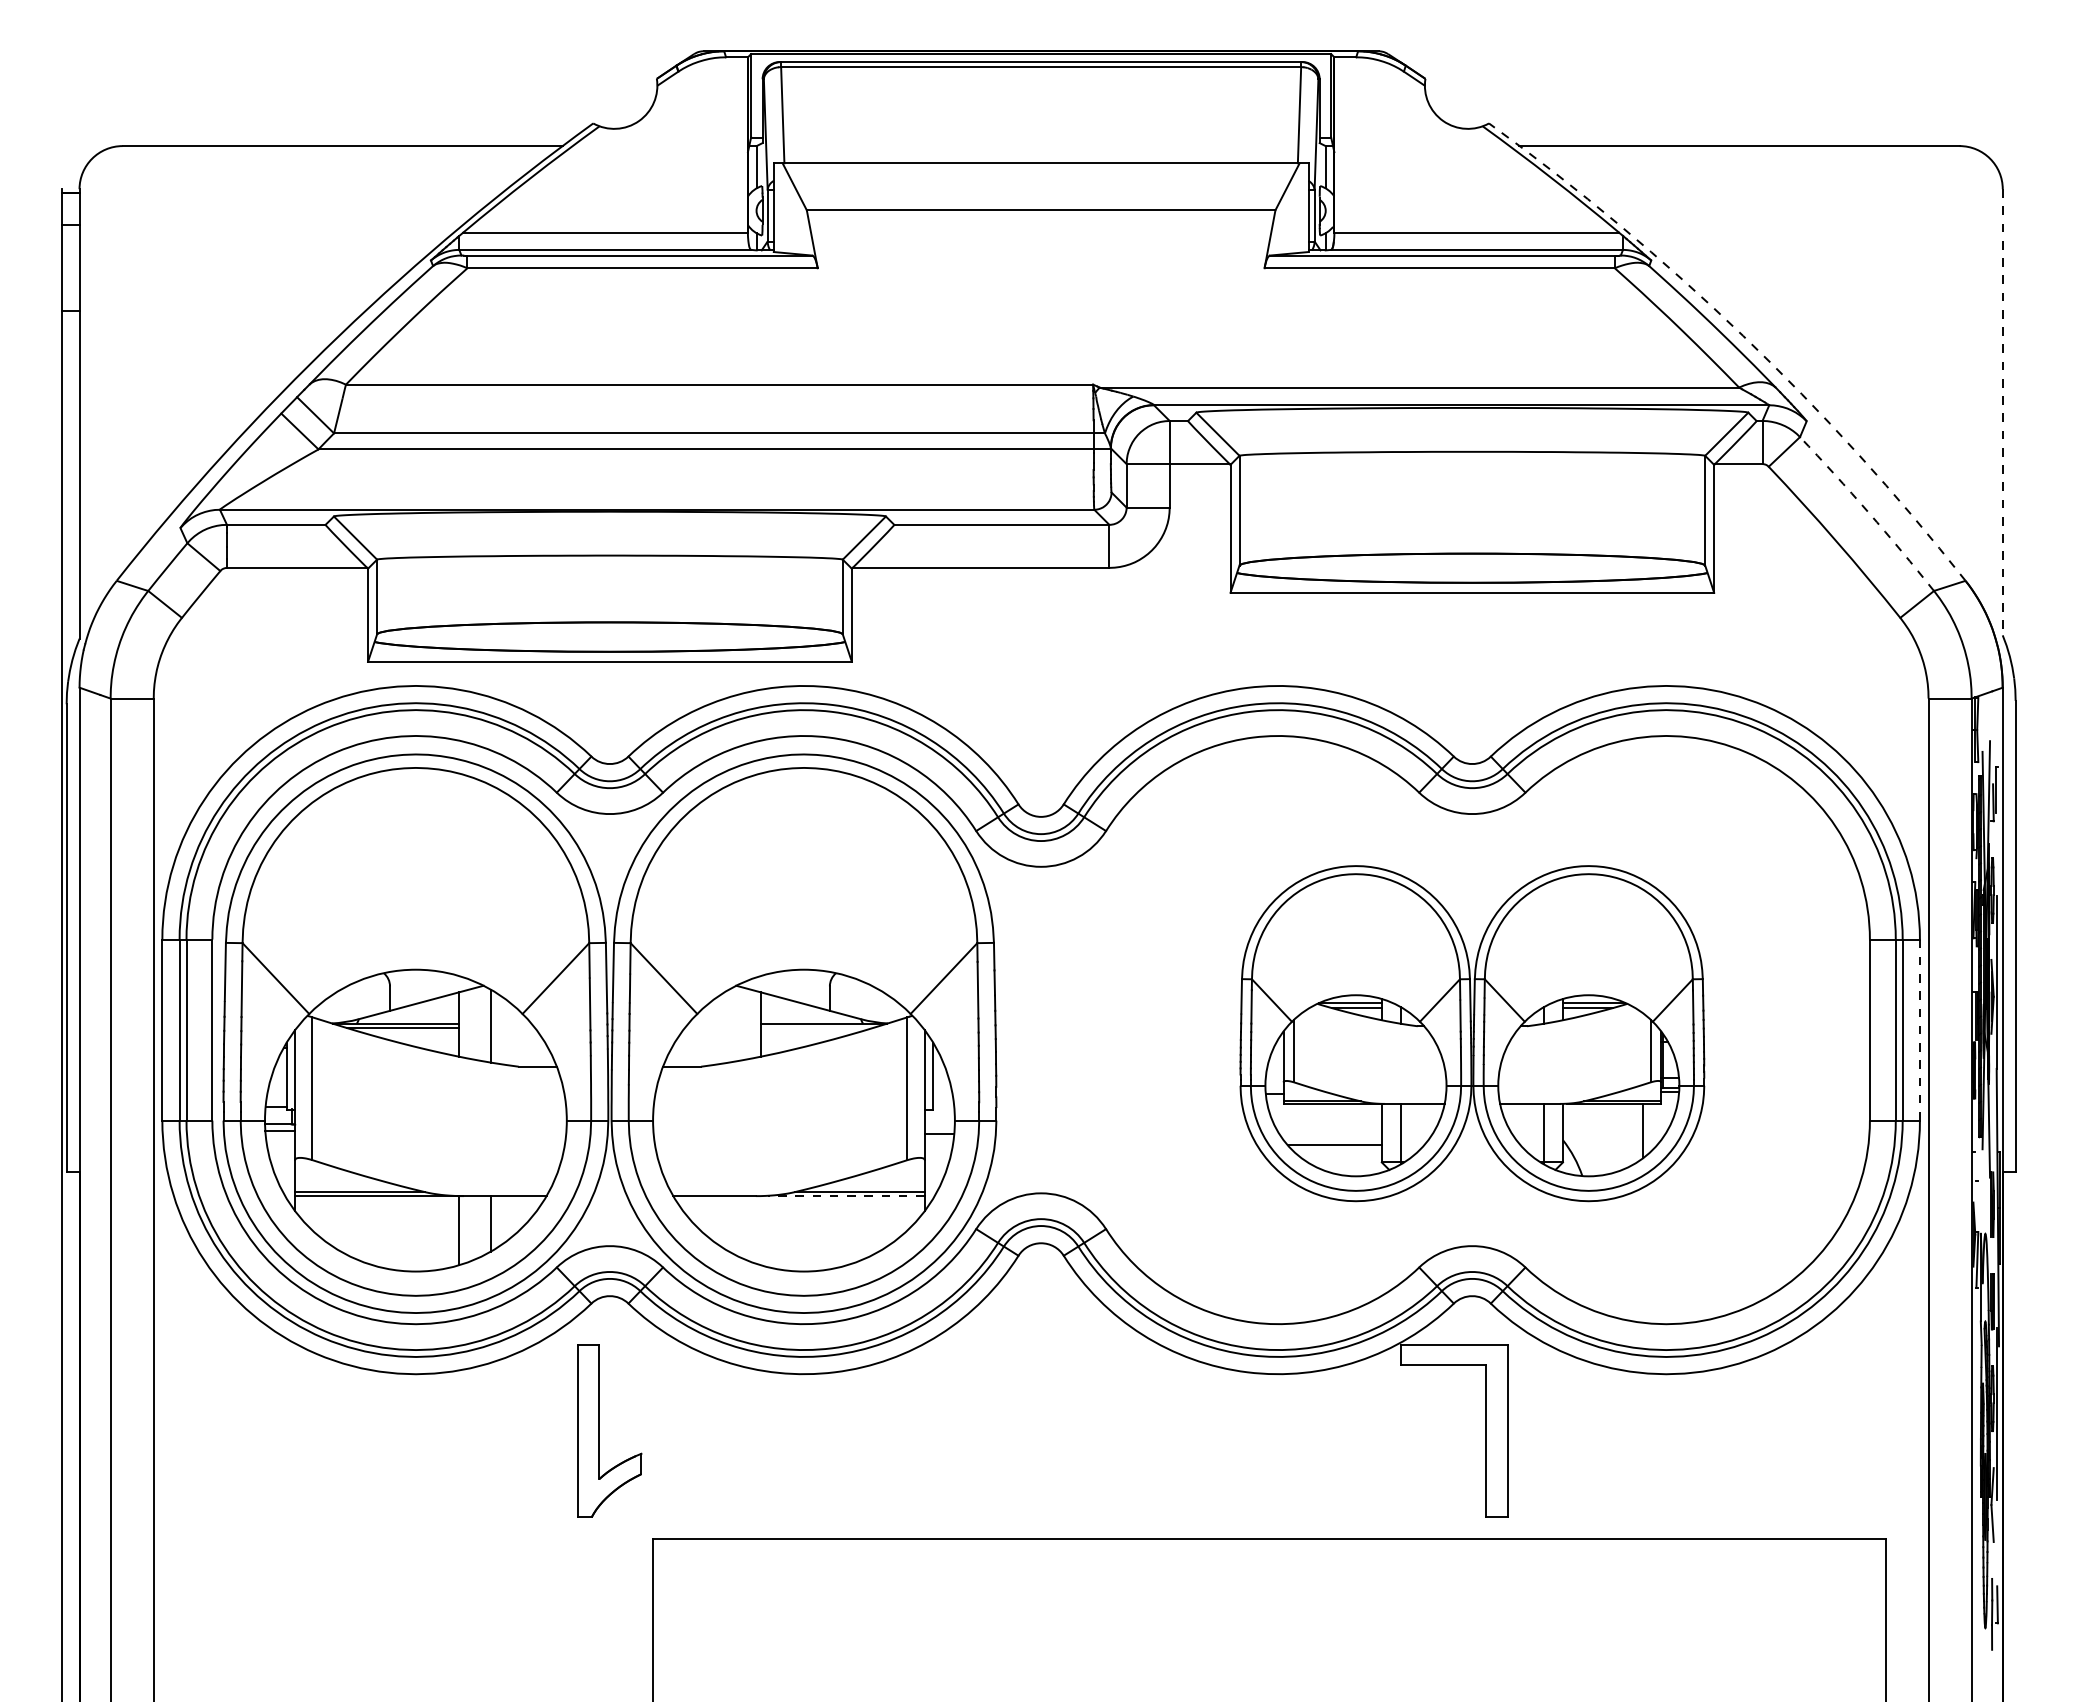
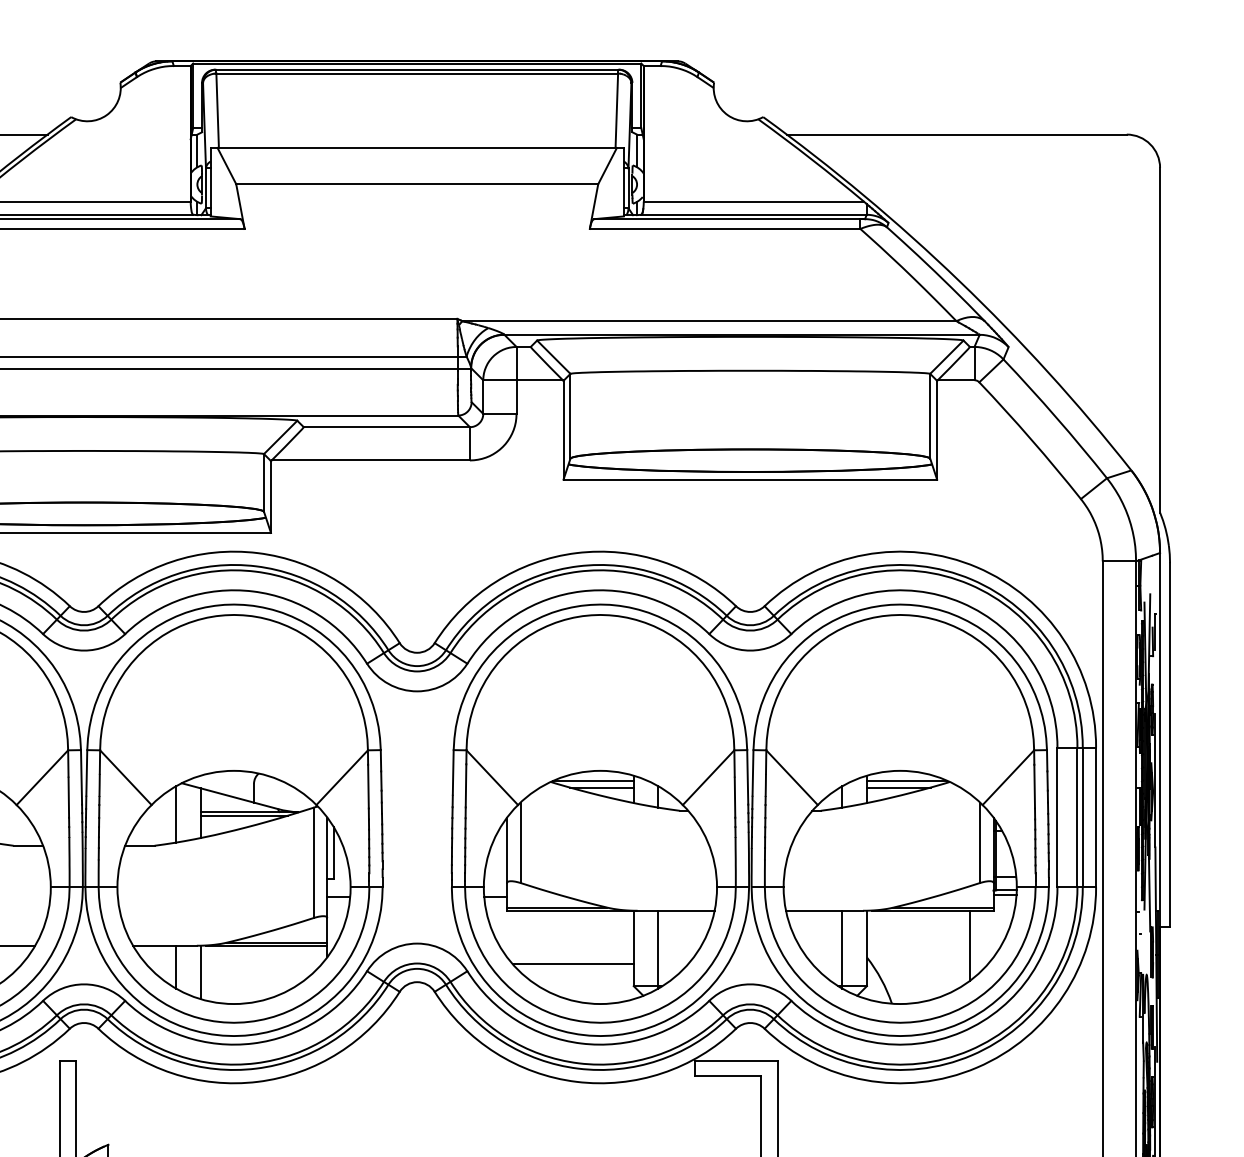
arc: (1743, 335) -> (959, 280), dashed -> solid
line: (2002, 412) -> (1159, 340), dashed -> solid
arc: (1868, 512) -> (1056, 417), dashed -> solid
line: (729, 1025) -> (176, 813), added
line: (816, 1027) -> (243, 815), added
line: (1919, 1030) -> (1095, 817), dashed -> solid
part: (1472, 1033) -> (750, 820), size x1.67
line: (845, 1196) -> (266, 946), dashed -> solid
line: (729, 1223) -> (176, 966), added
line: (760, 1230) -> (200, 972), added

